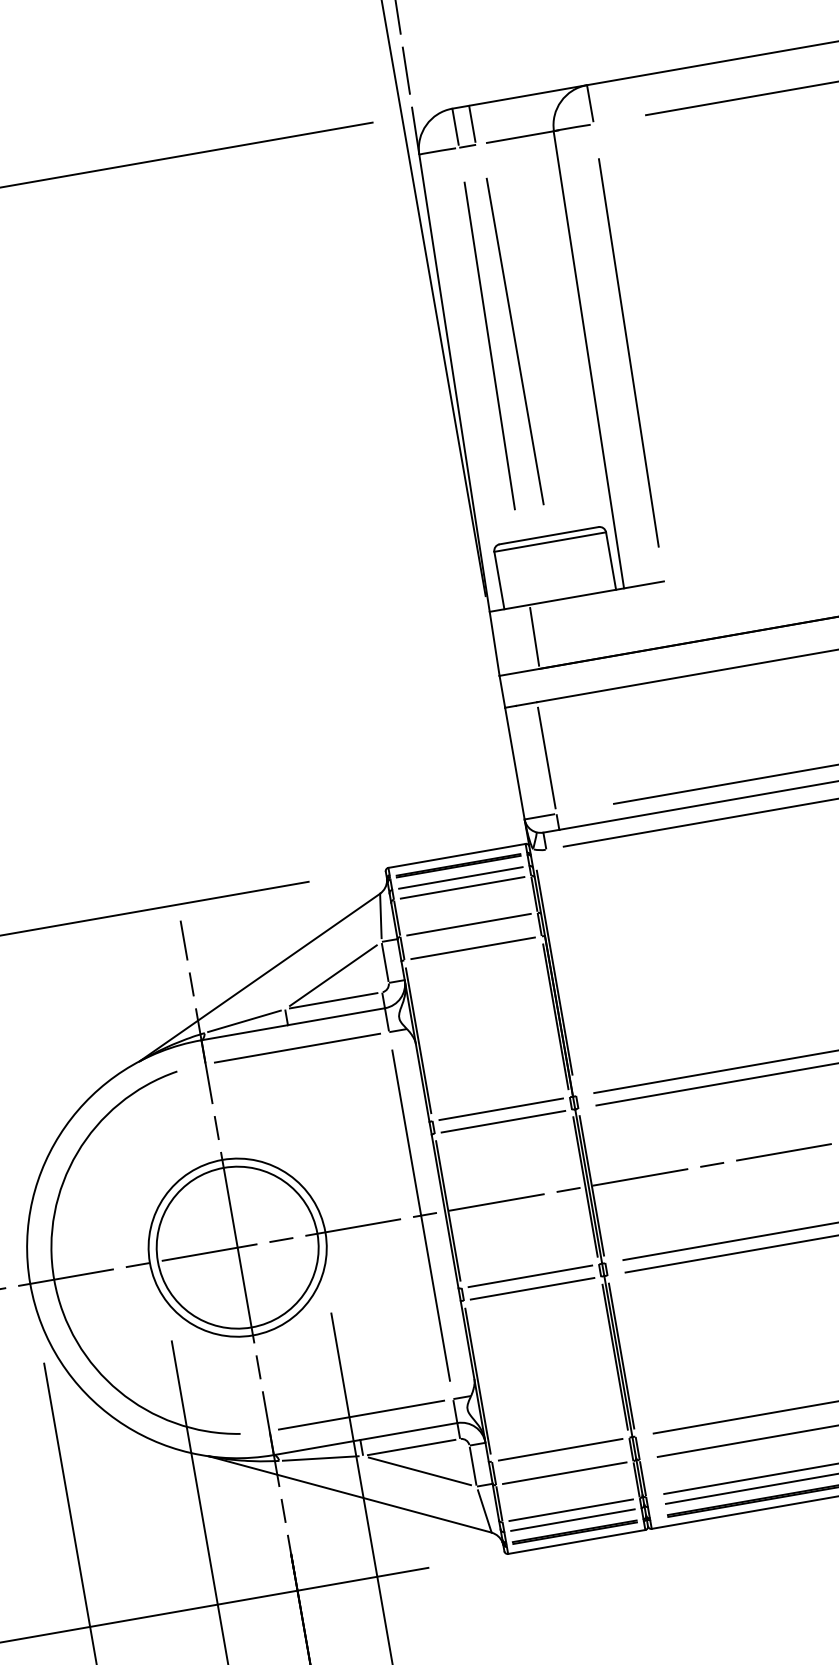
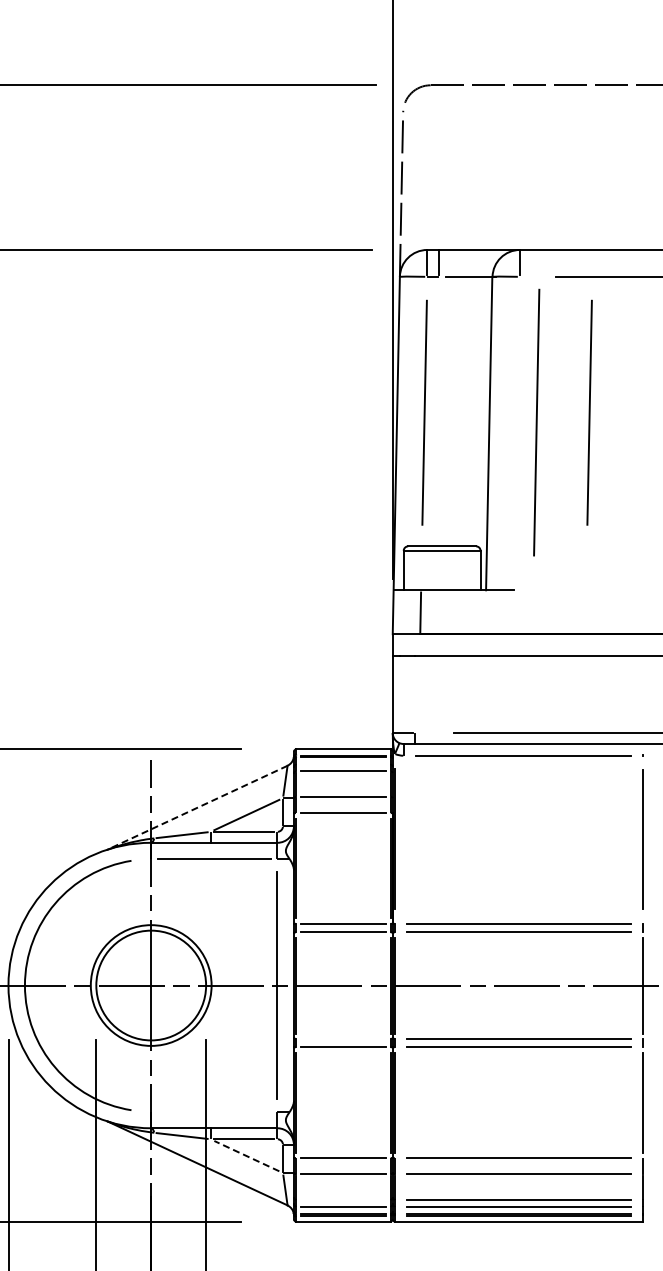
line: (729, 303) -> (589, 412), added
line: (514, 341) -> (441, 412), removed
line: (628, 352) -> (536, 422), moved
line: (546, 757) -> (414, 694), removed
line: (459, 877) -> (342, 764), removed
line: (259, 977) -> (197, 807), solid -> dashed
line: (529, 1276) -> (342, 1038), removed
line: (361, 1414) -> (214, 1111), removed
line: (419, 1471) -> (246, 1156), solid -> dashed
line: (569, 1510) -> (342, 1199), removed

